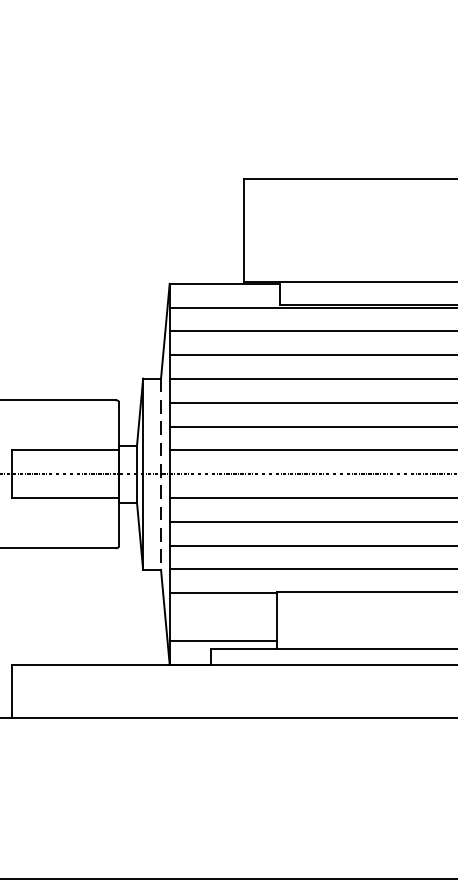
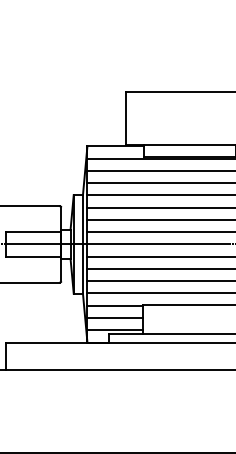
line: (160, 474) -> (82, 244), dashed -> solid
line: (222, 618) -> (114, 318), added

